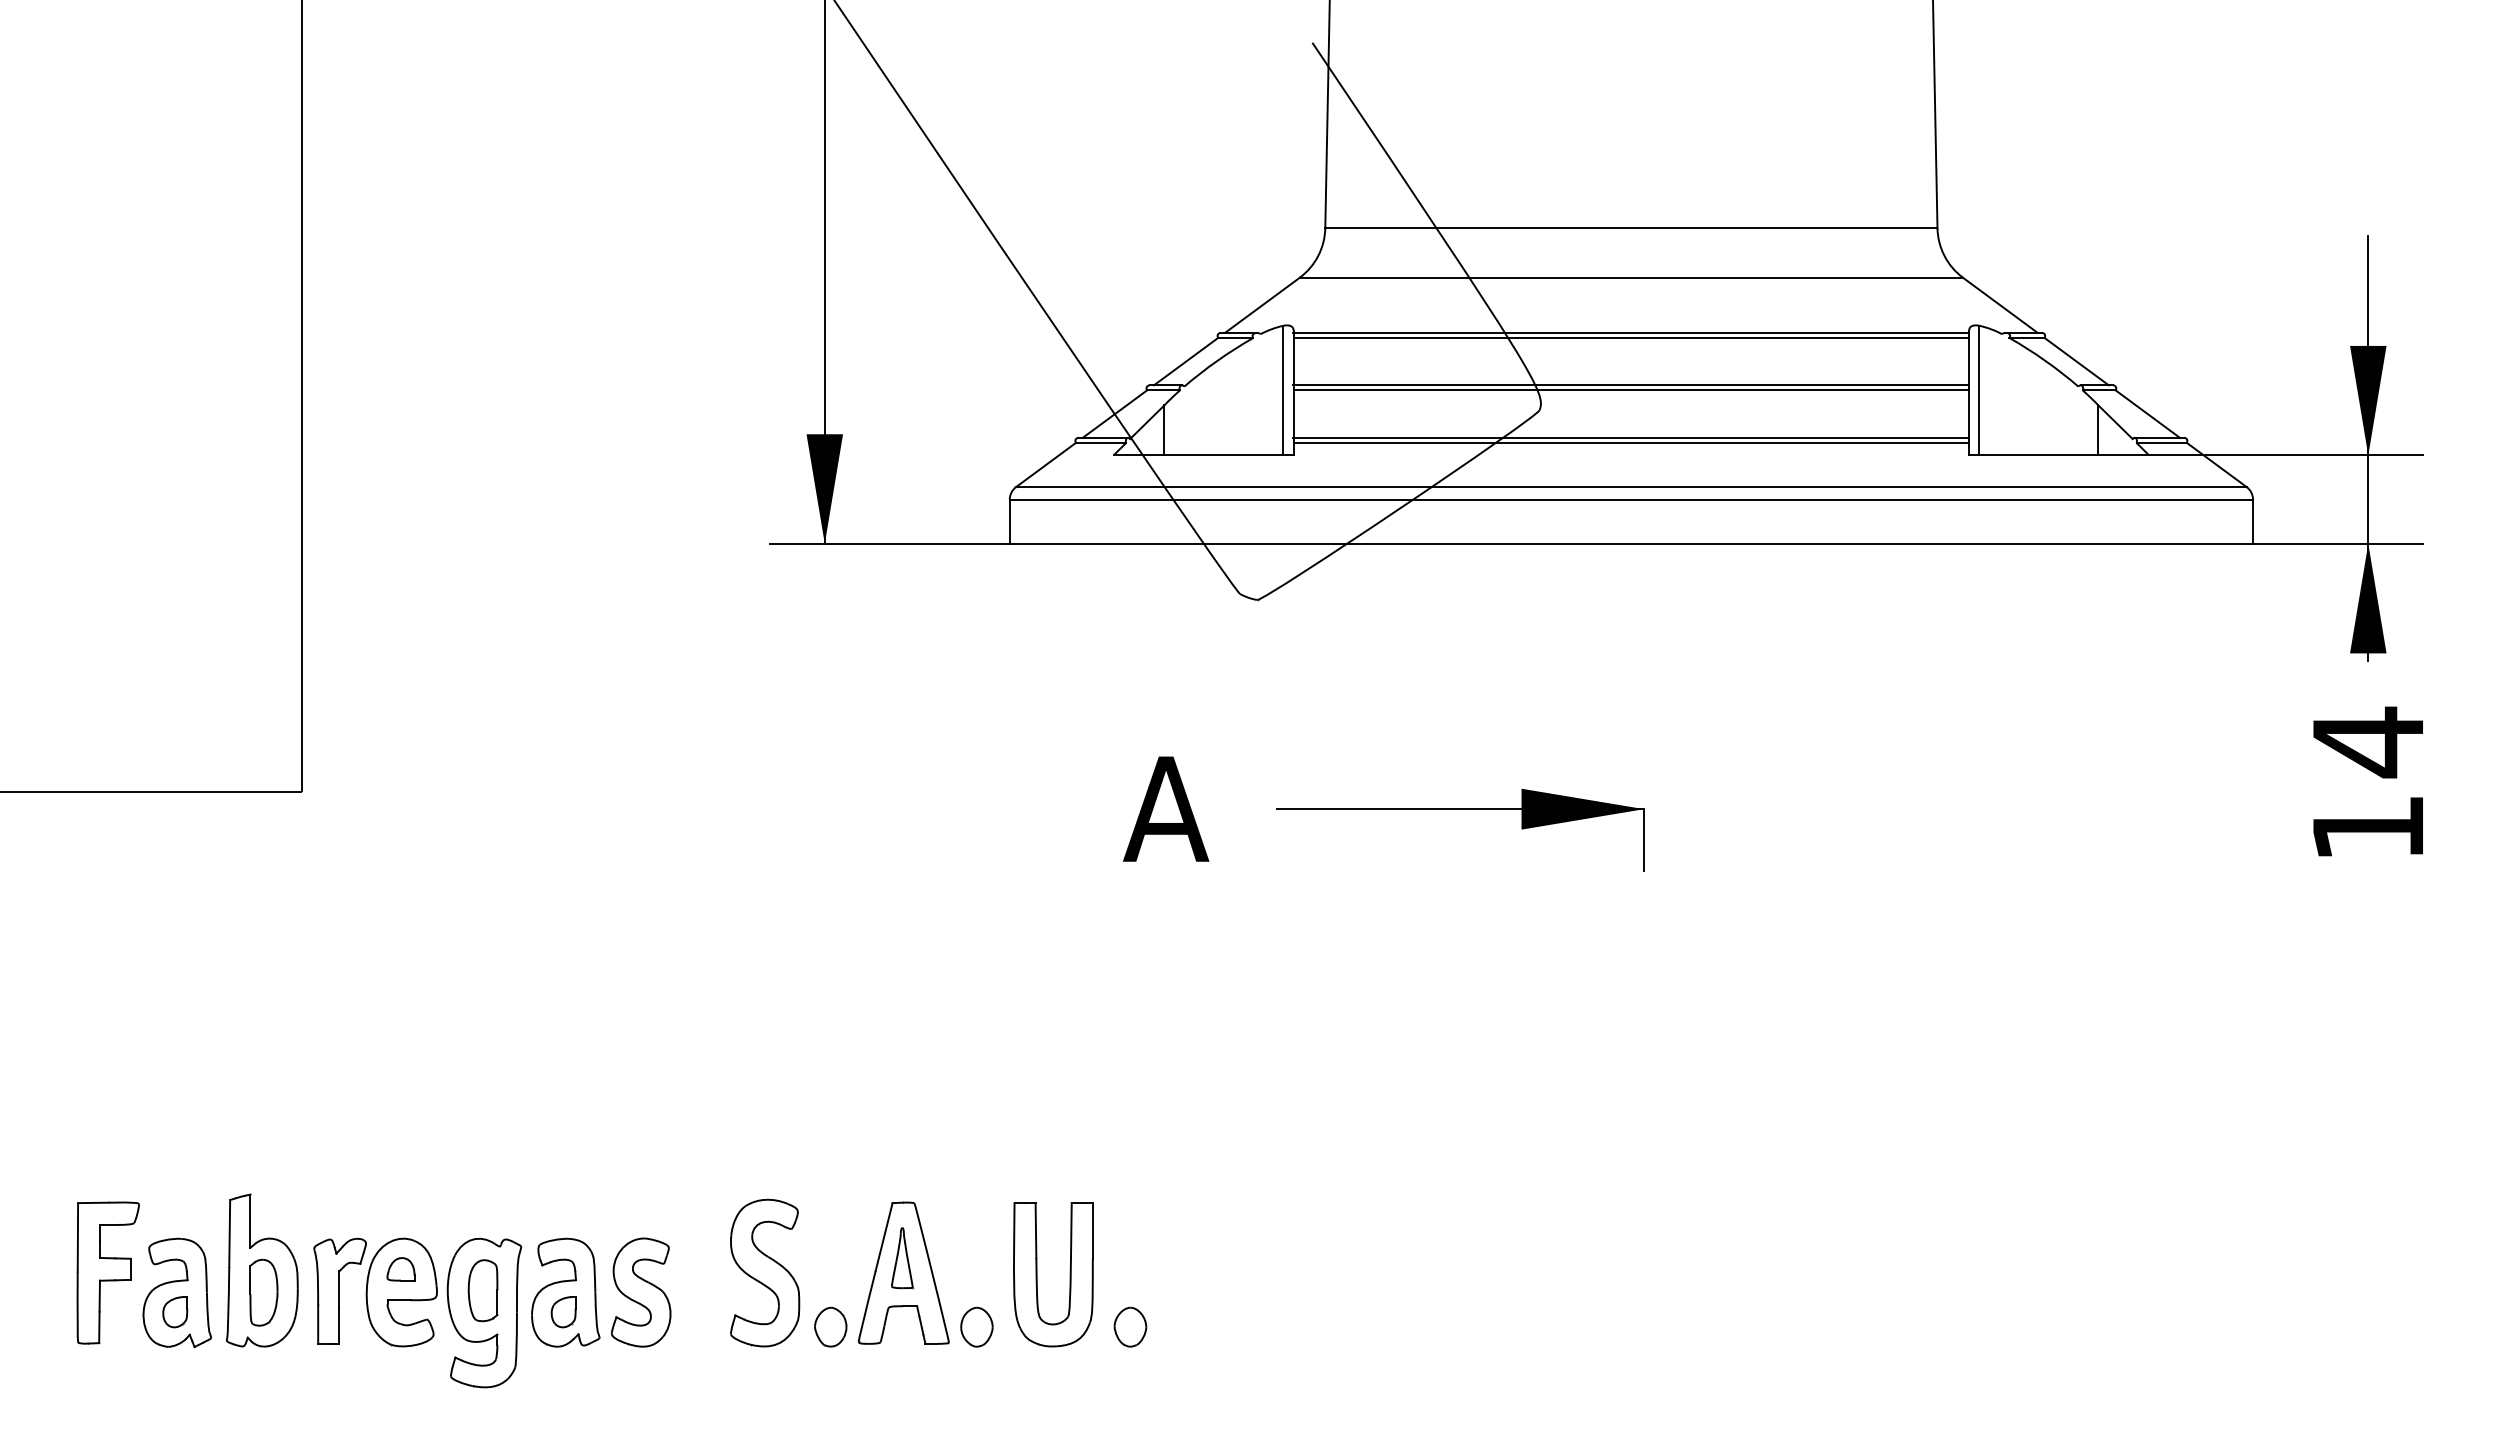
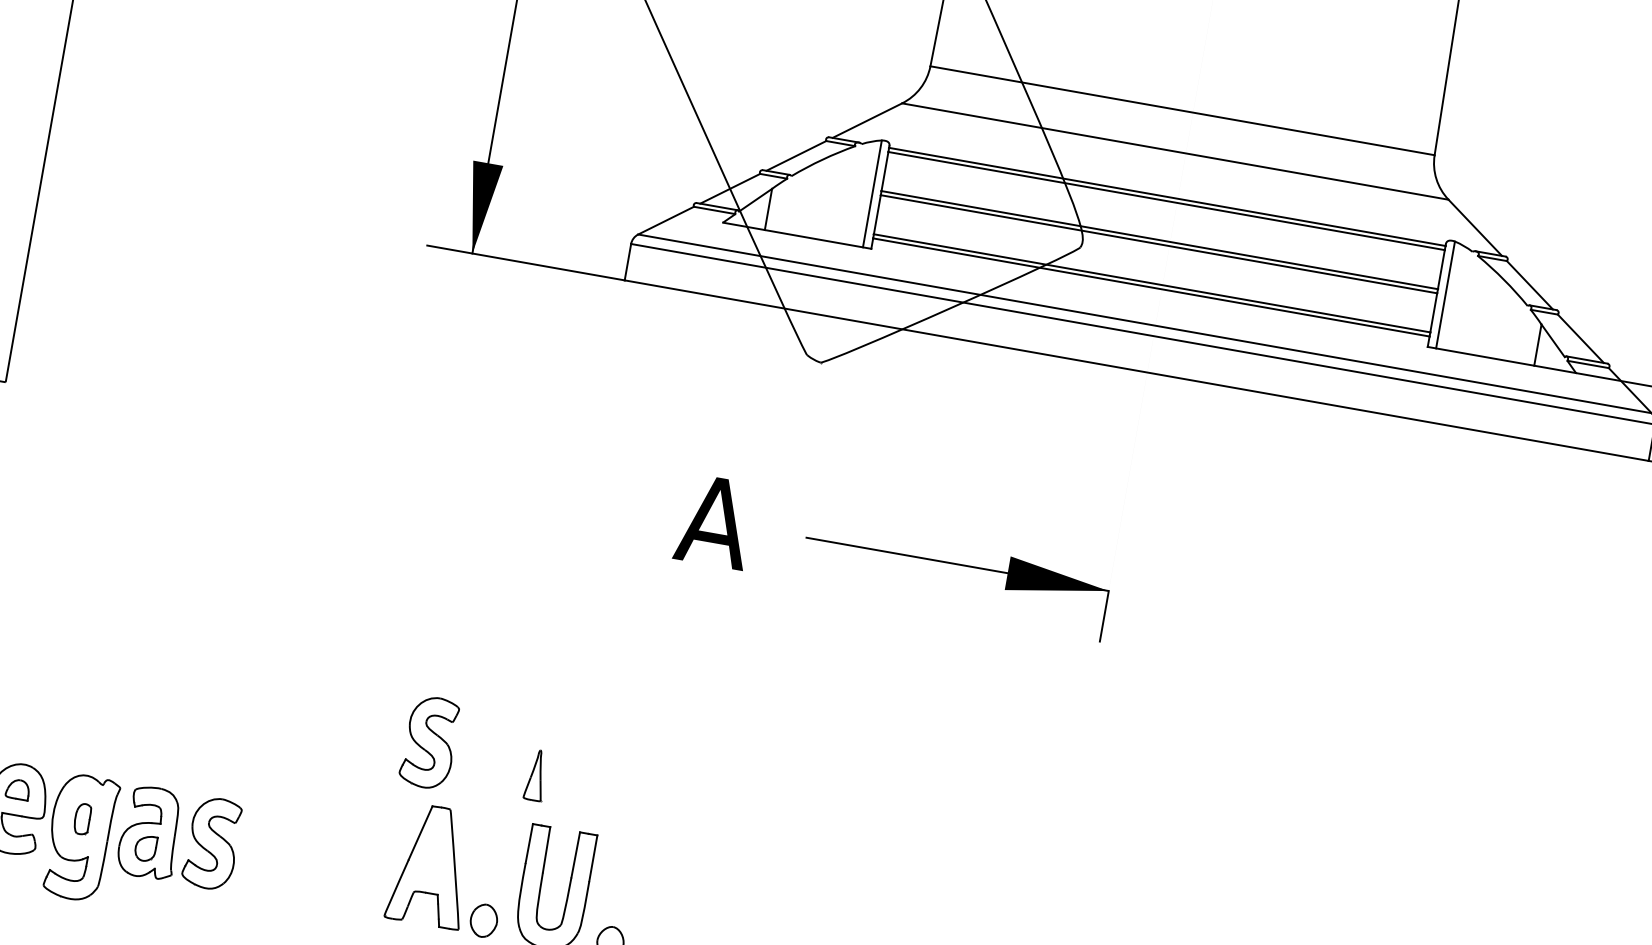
part: (876, 1128) -> (430, 742), added
part: (902, 1258) -> (536, 775), moved
part: (765, 1272) -> (317, 845), removed
part: (482, 1290) -> (82, 818), size x0.6
part: (830, 1326) -> (363, 898), removed

